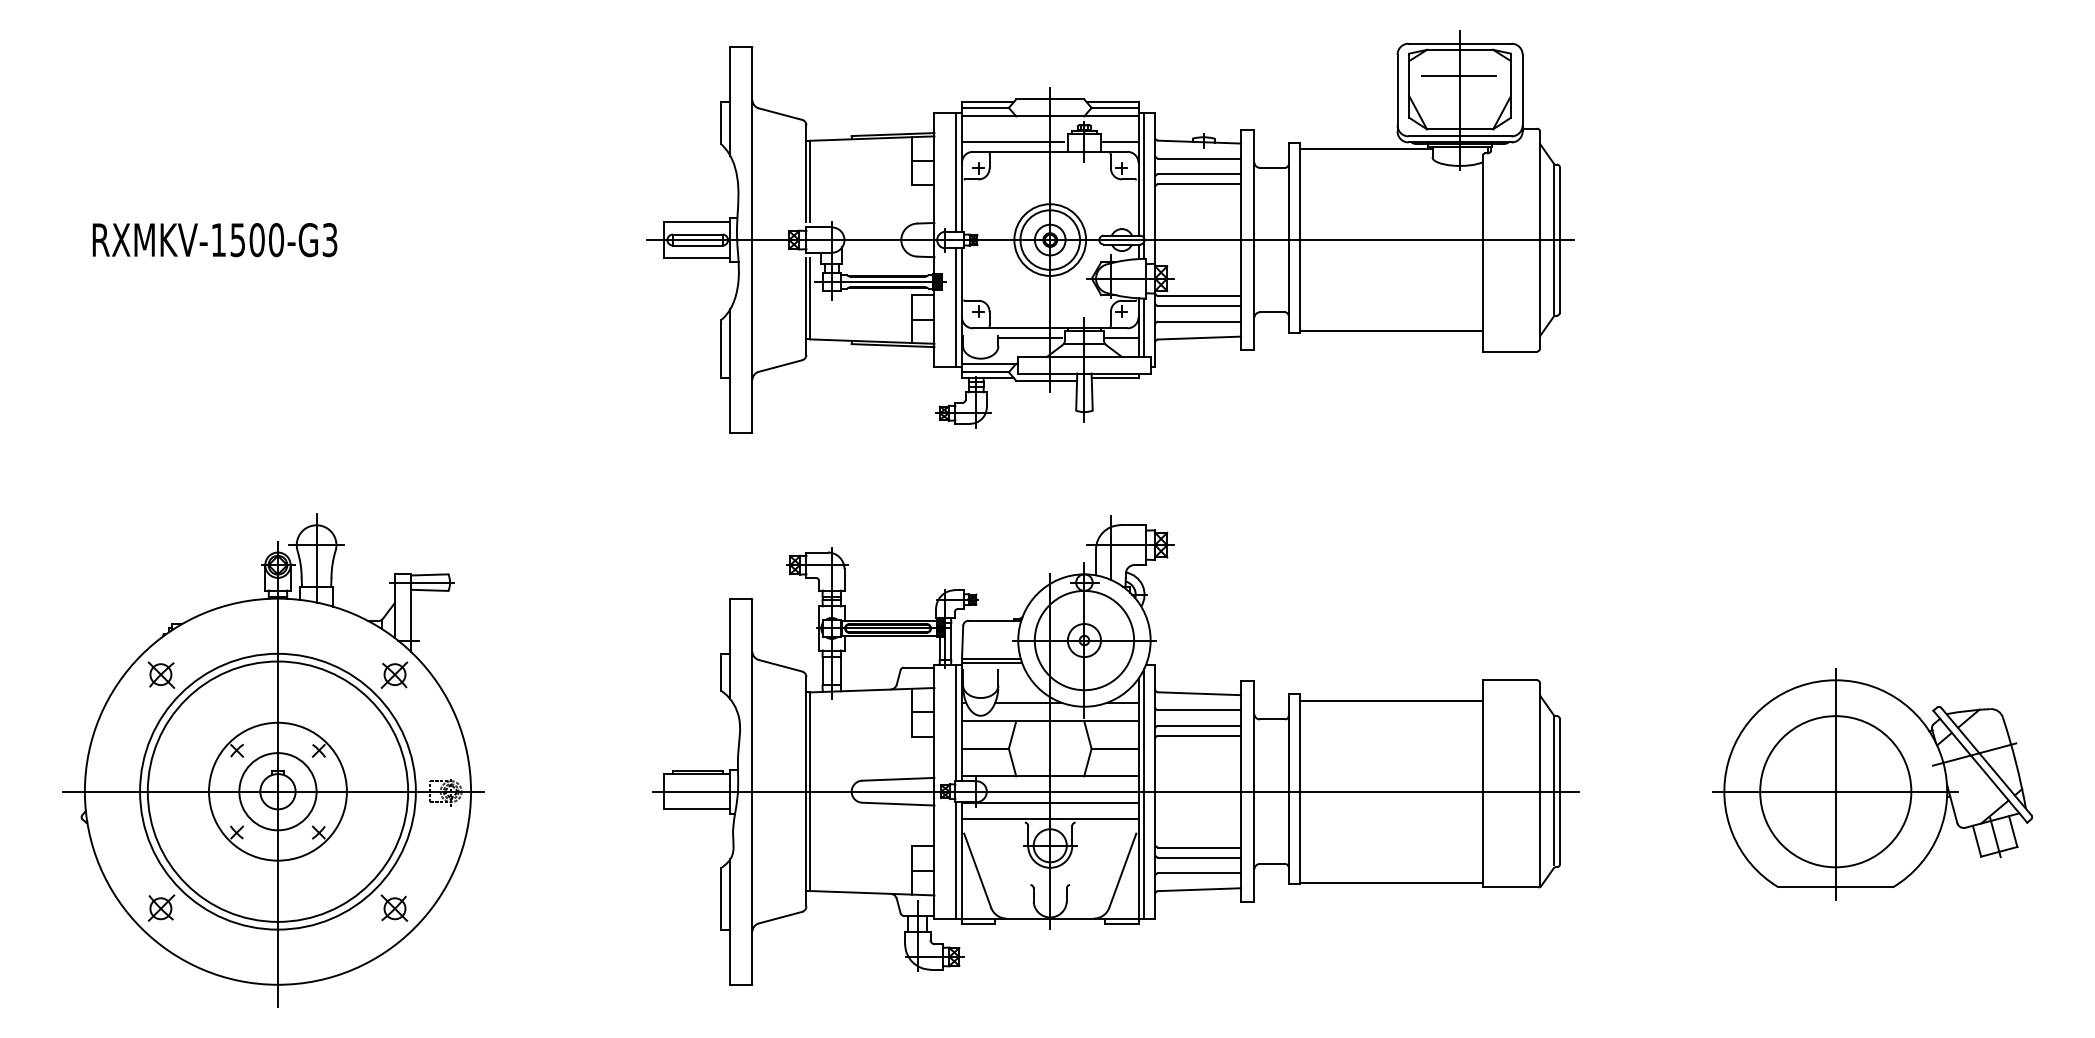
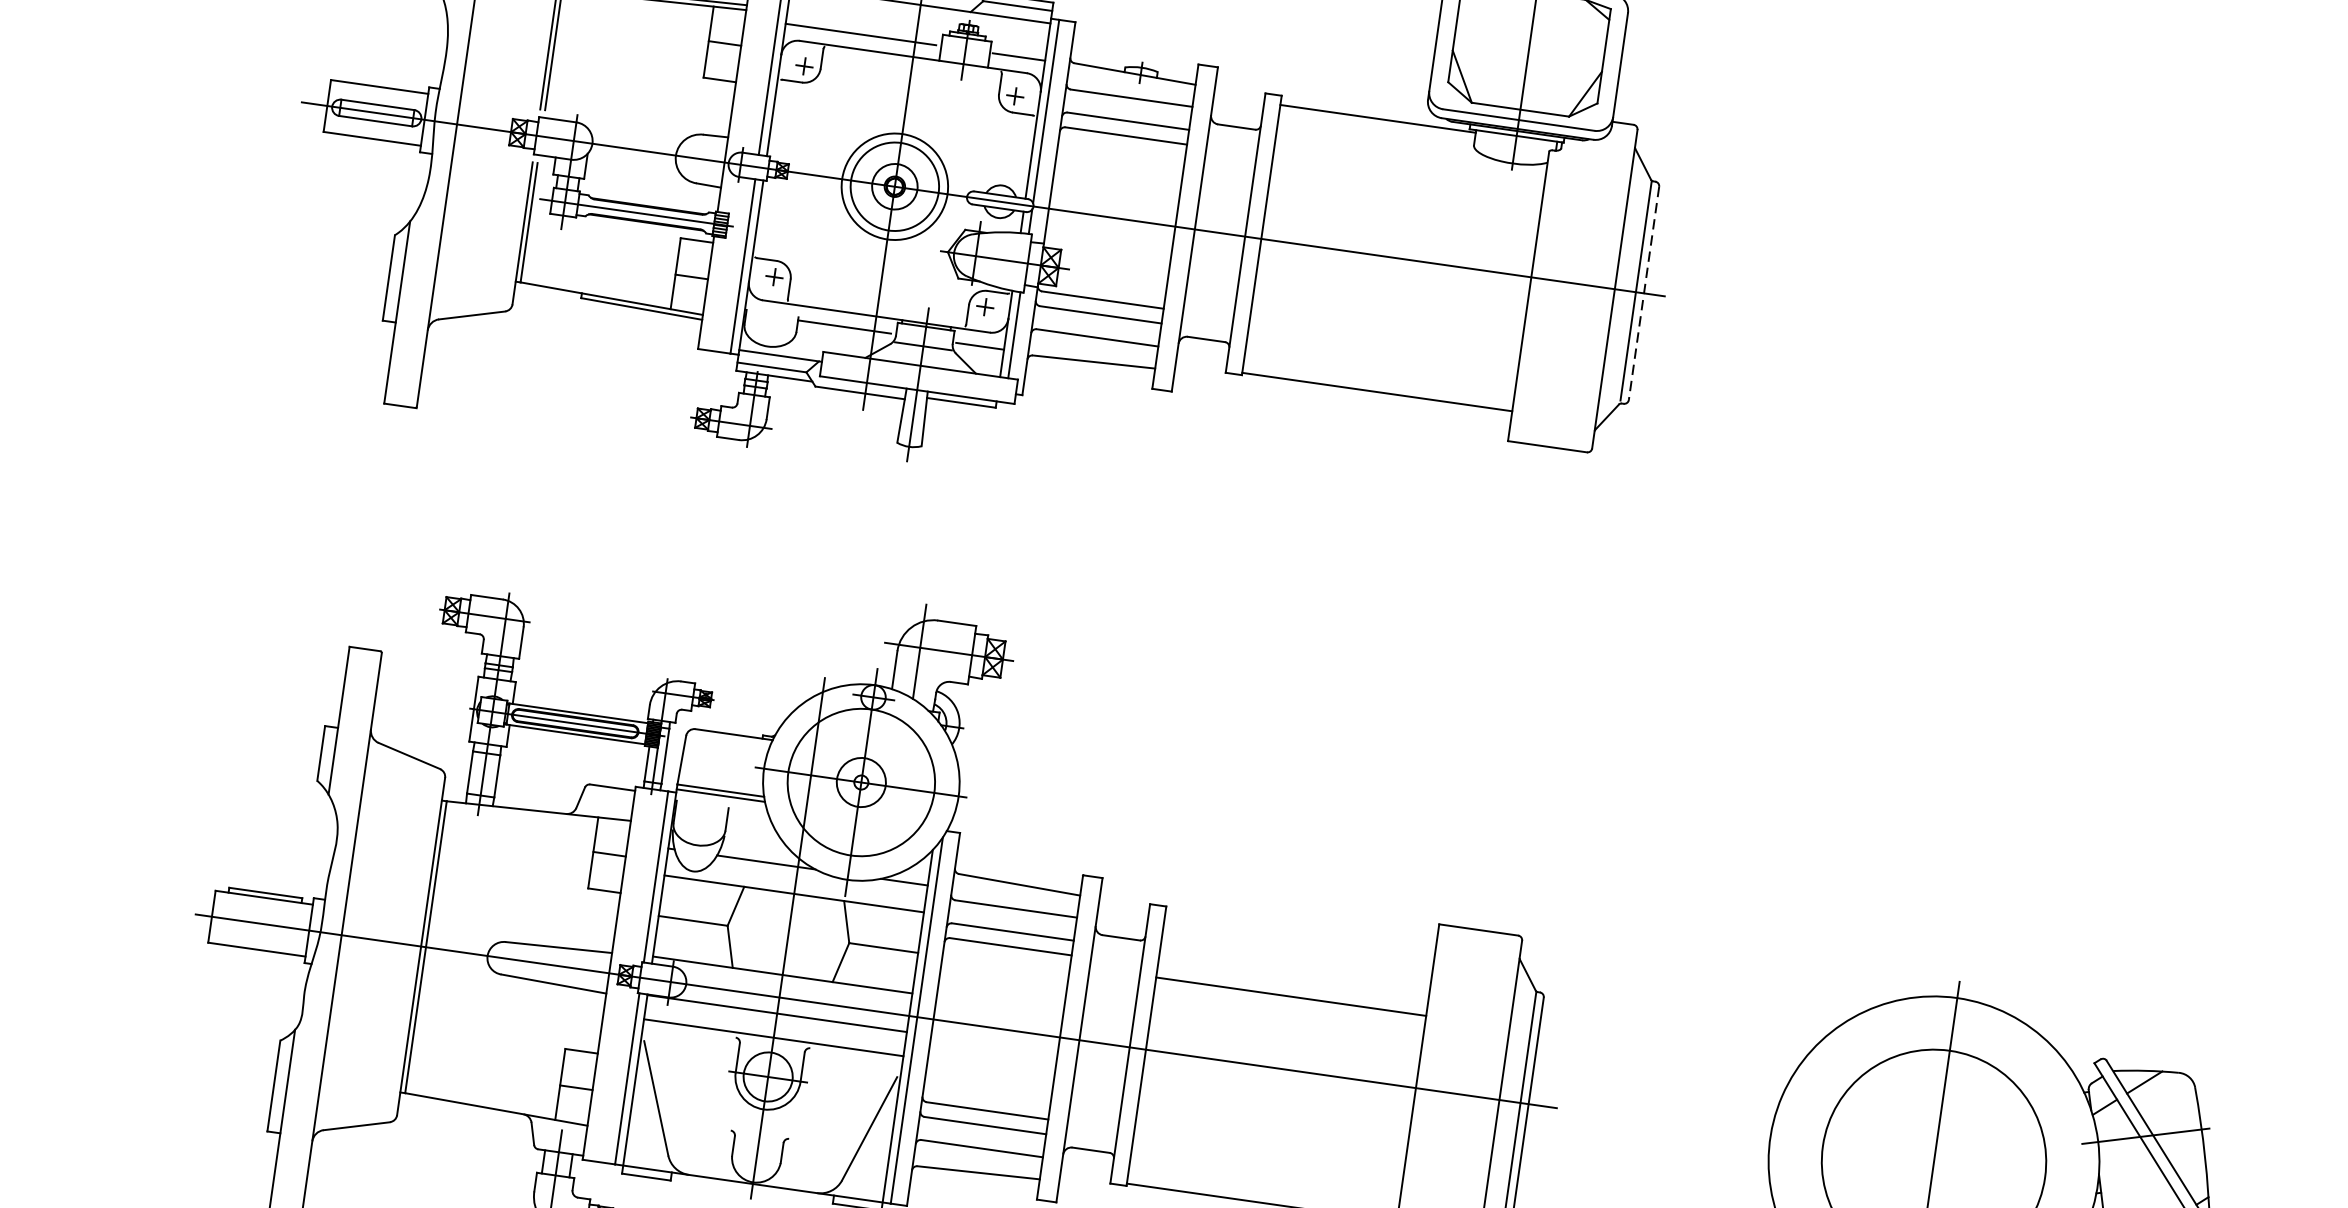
line: (1458, 75) -> (1529, 30), removed
line: (1559, 240) -> (1643, 293), solid -> dashed
line: (1391, 700) -> (1291, 996), moved
line: (1835, 791) -> (1933, 1161), removed

